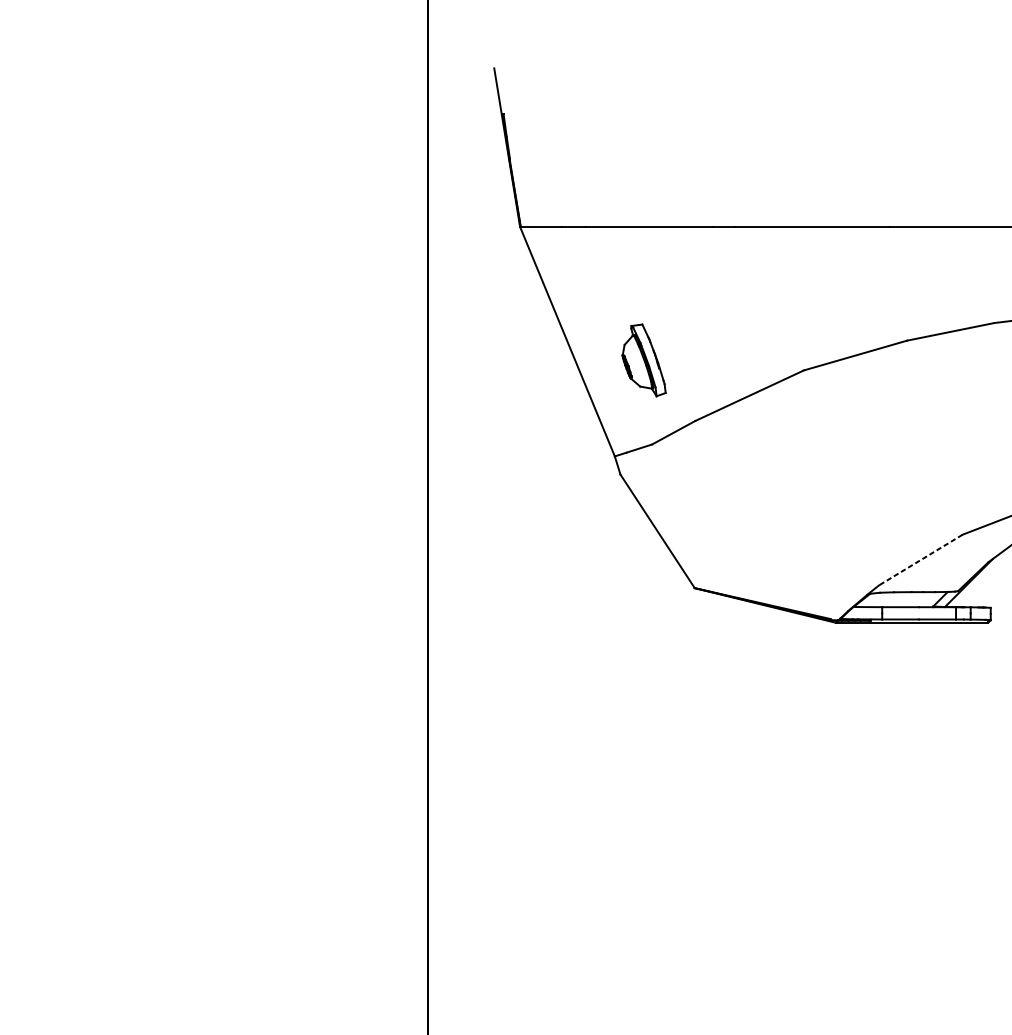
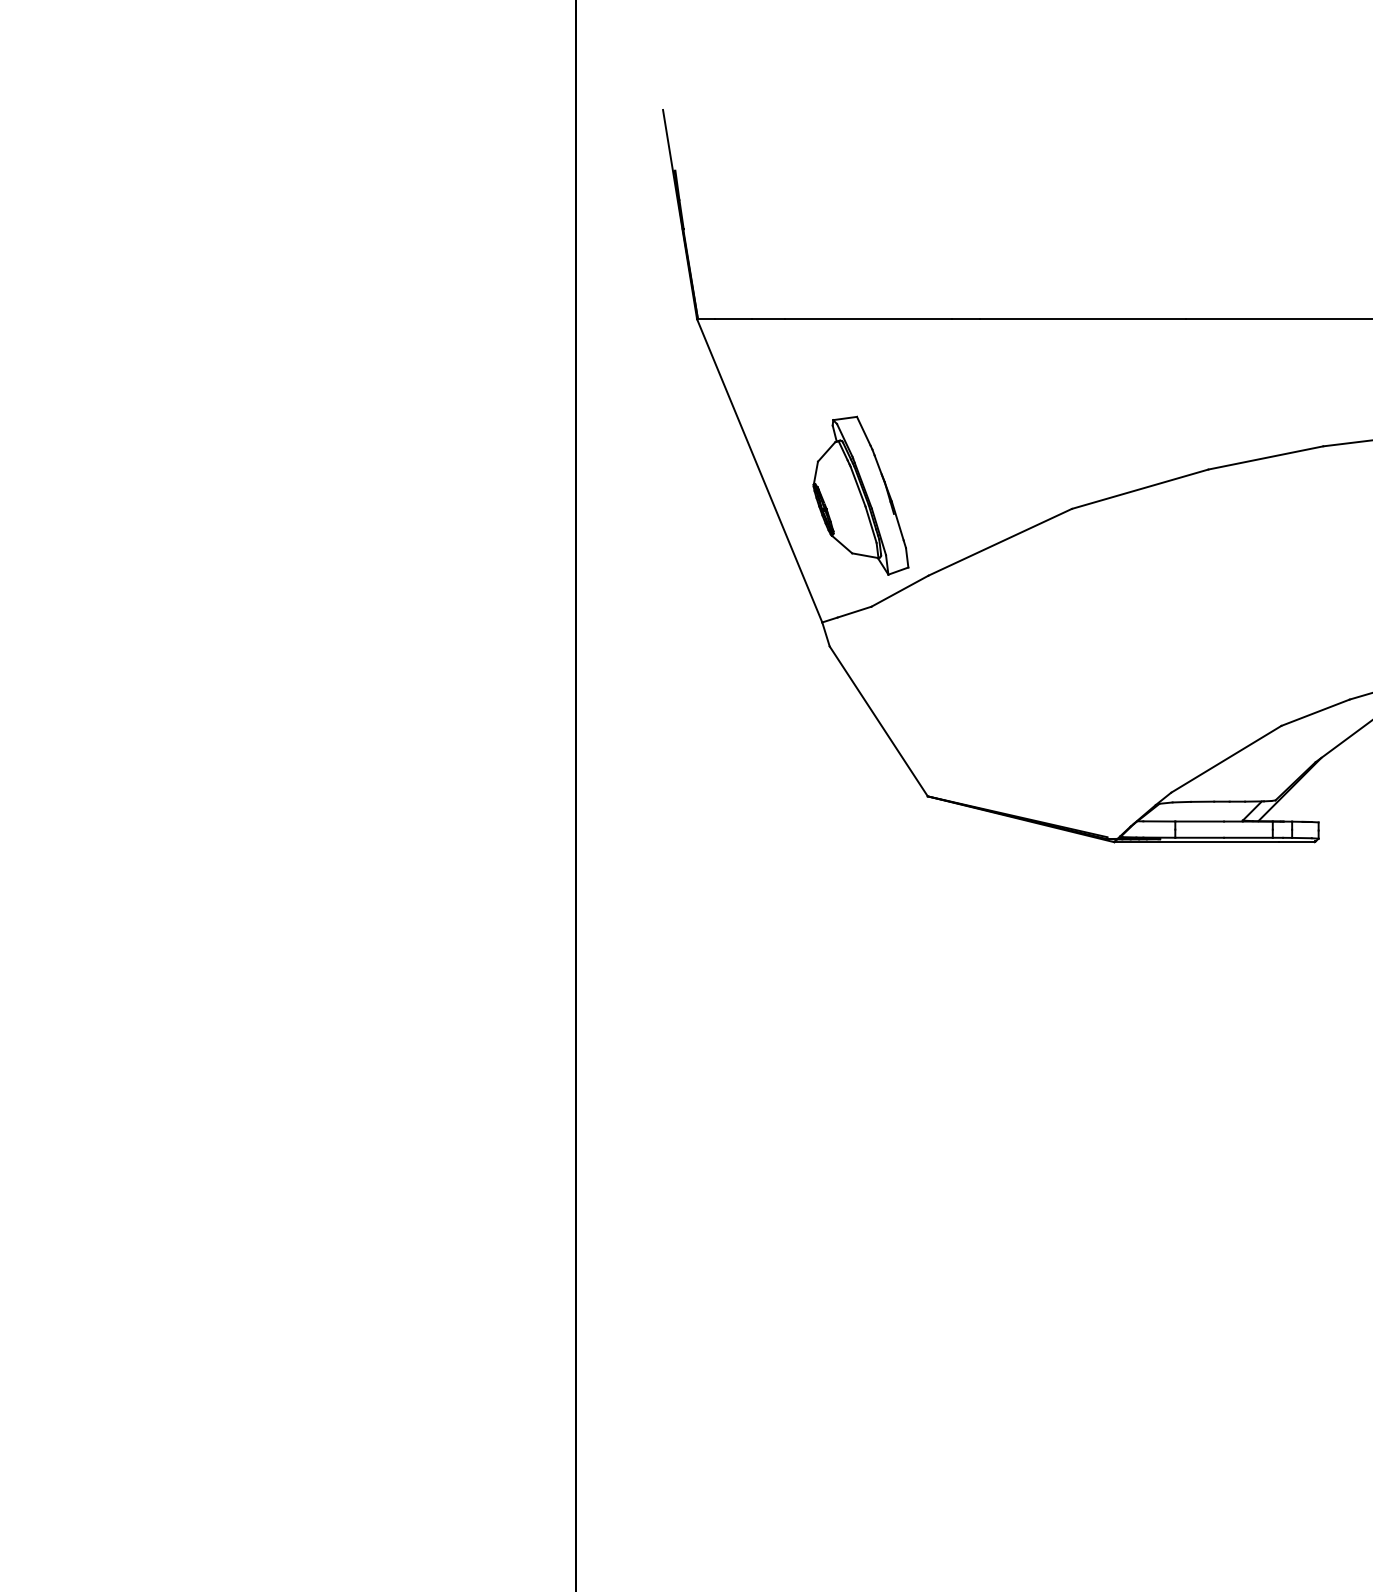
part: (643, 360) -> (860, 495), size x1.67
line: (920, 560) -> (1225, 759), dashed -> solid

